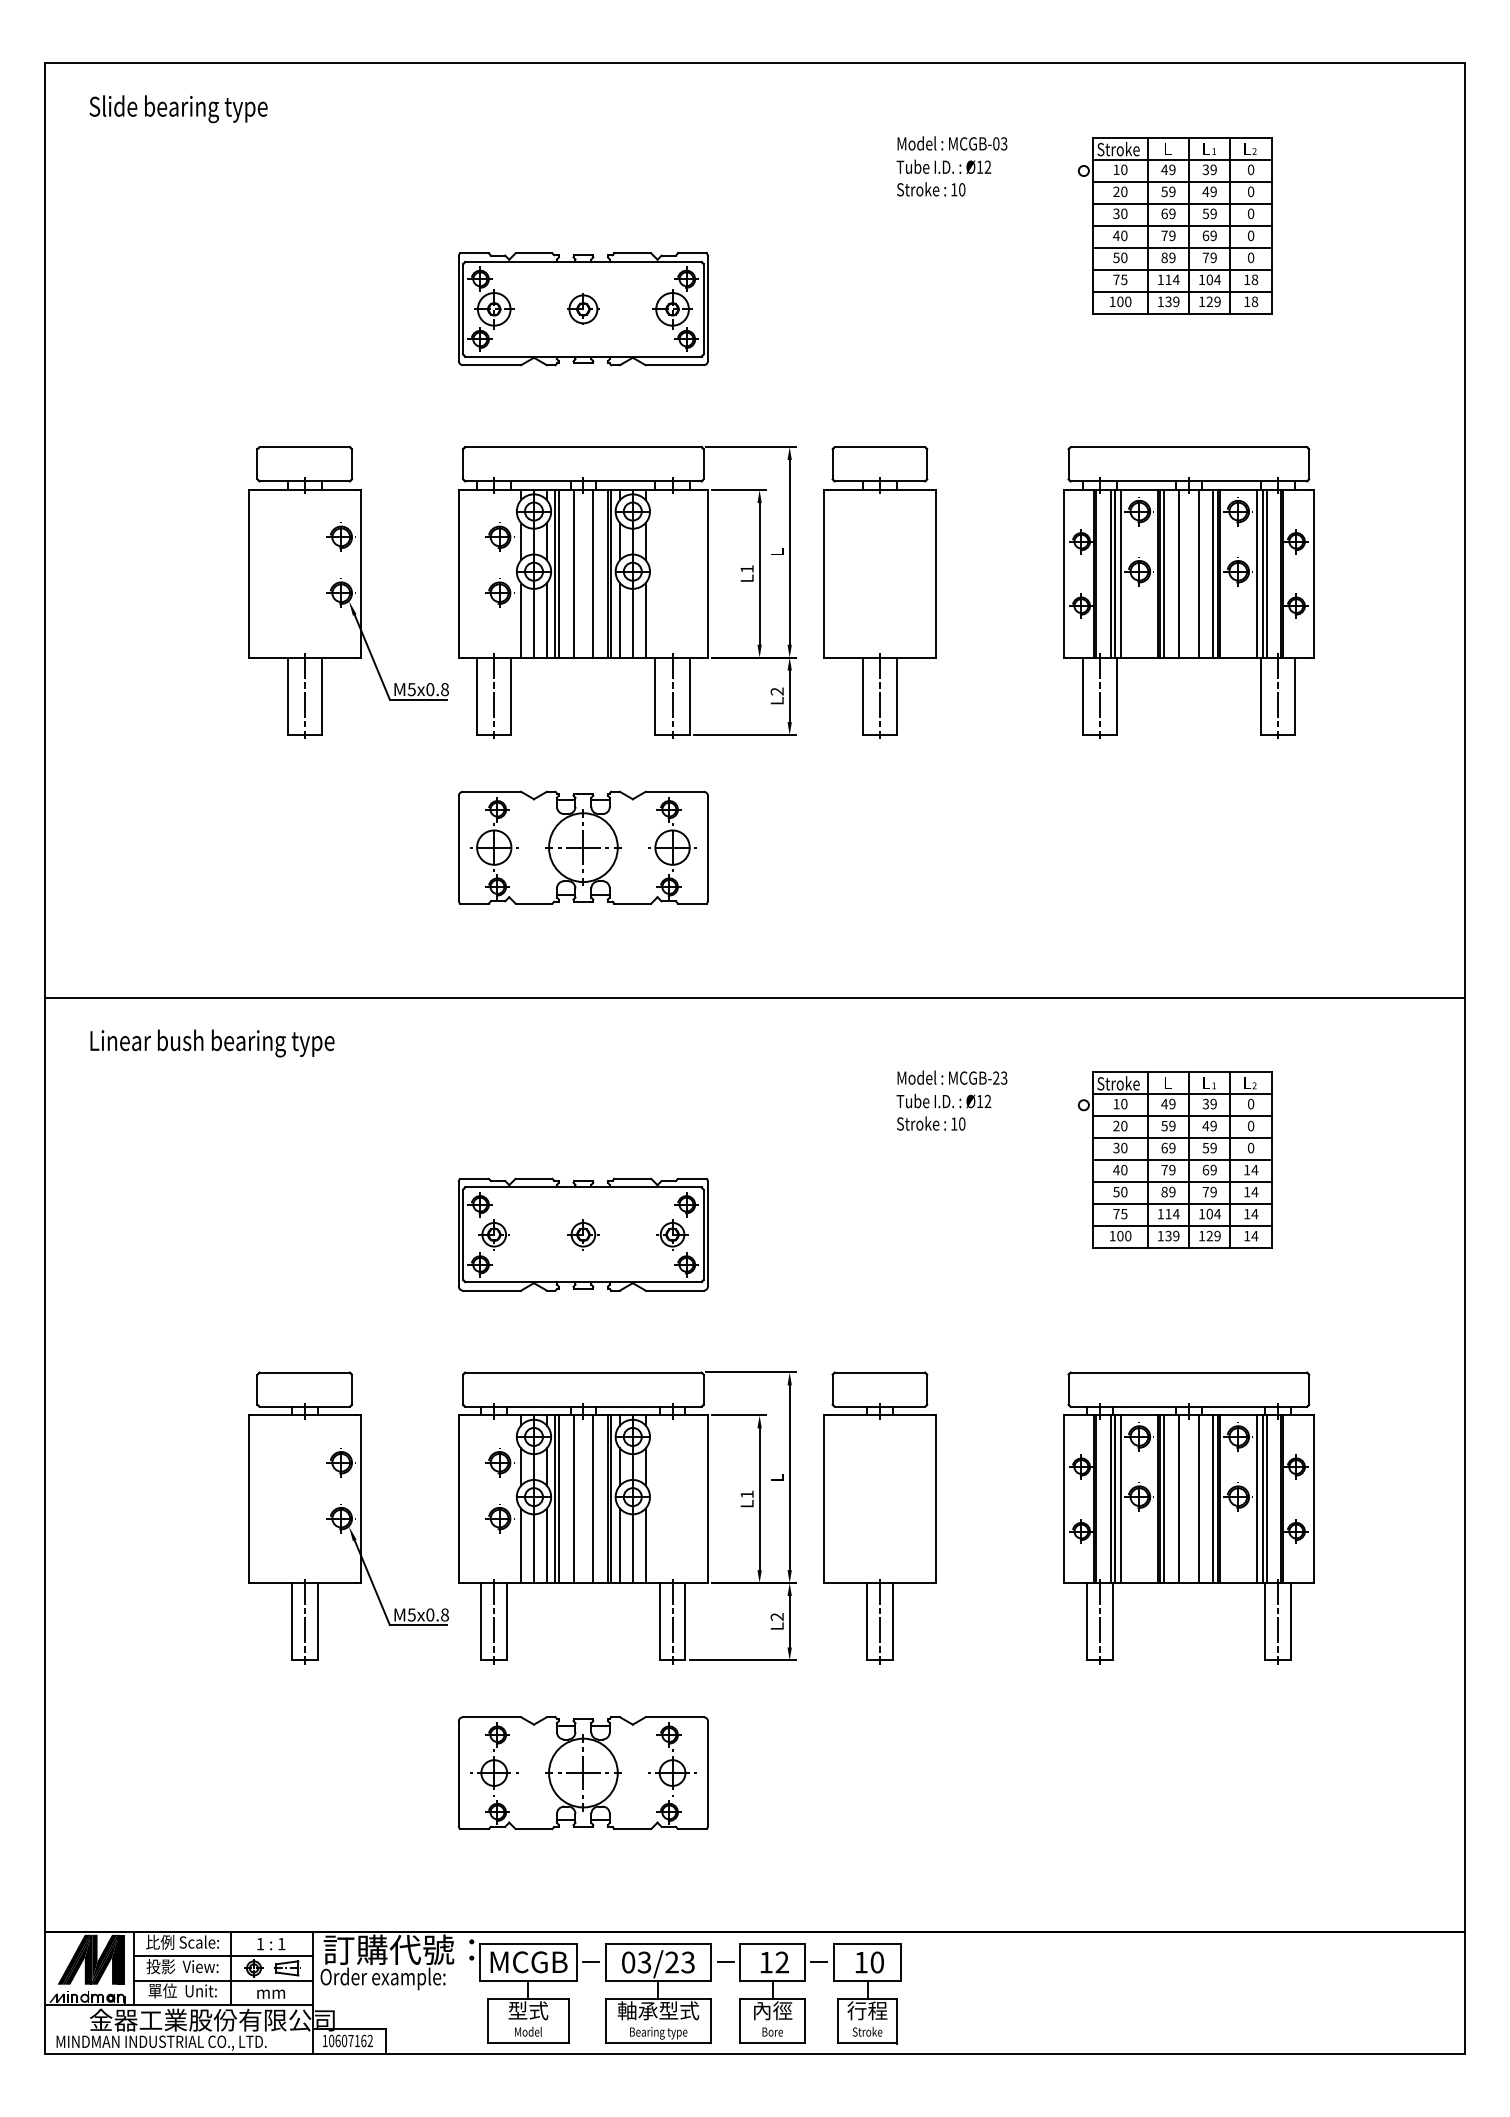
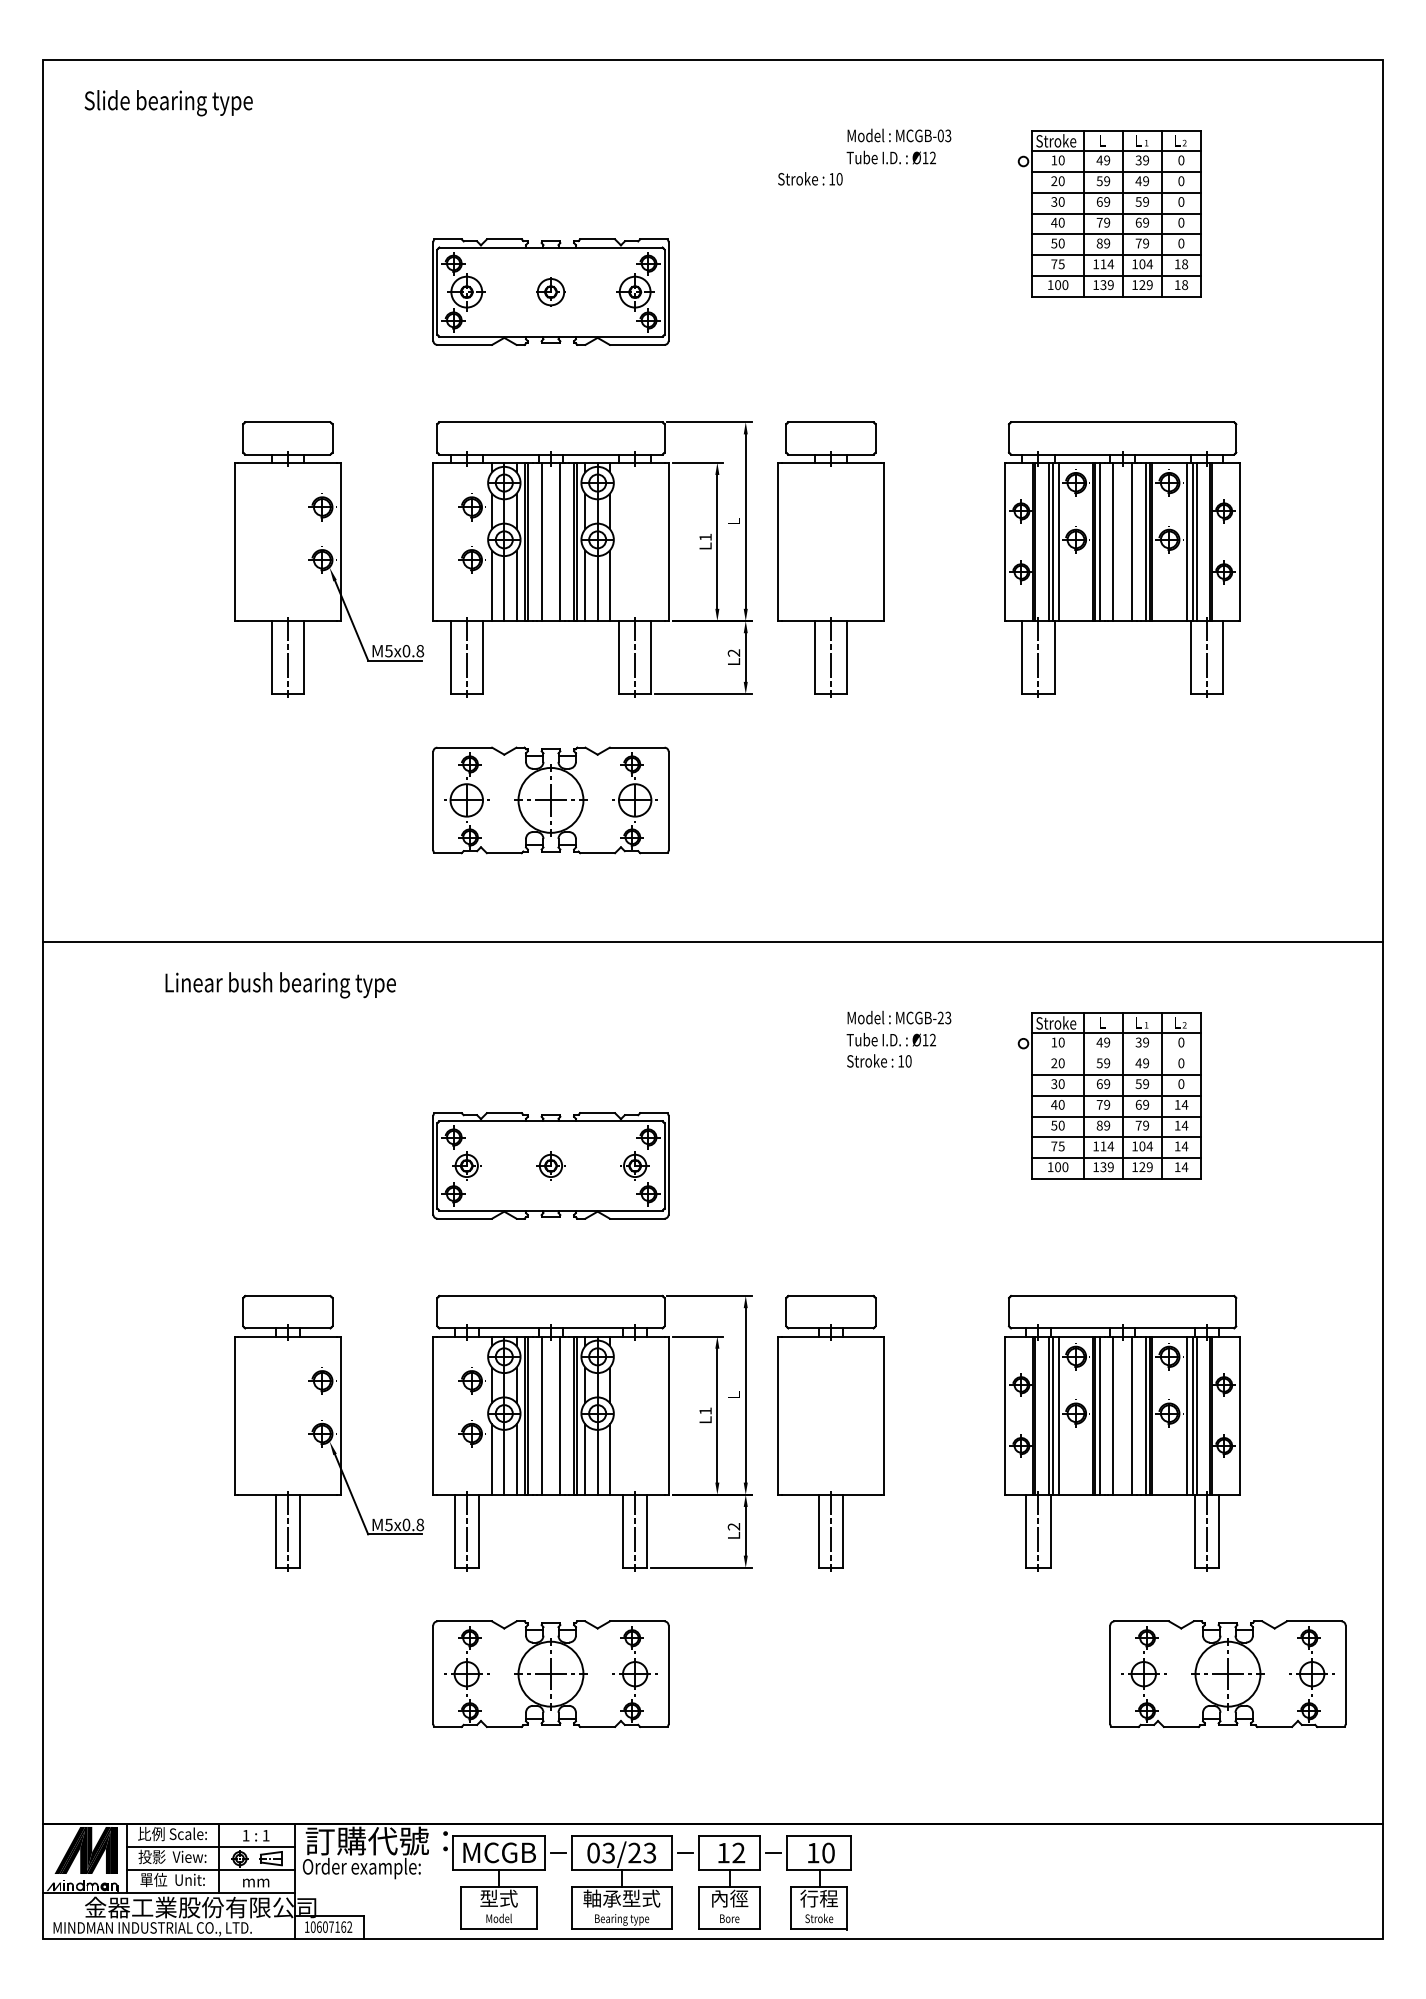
text: (931, 188) -> (810, 178), moved
text: (212, 1043) -> (280, 985), moved
line: (1182, 1116) -> (1116, 1054), removed
part: (1299, 1772) -> (1227, 1673), added

